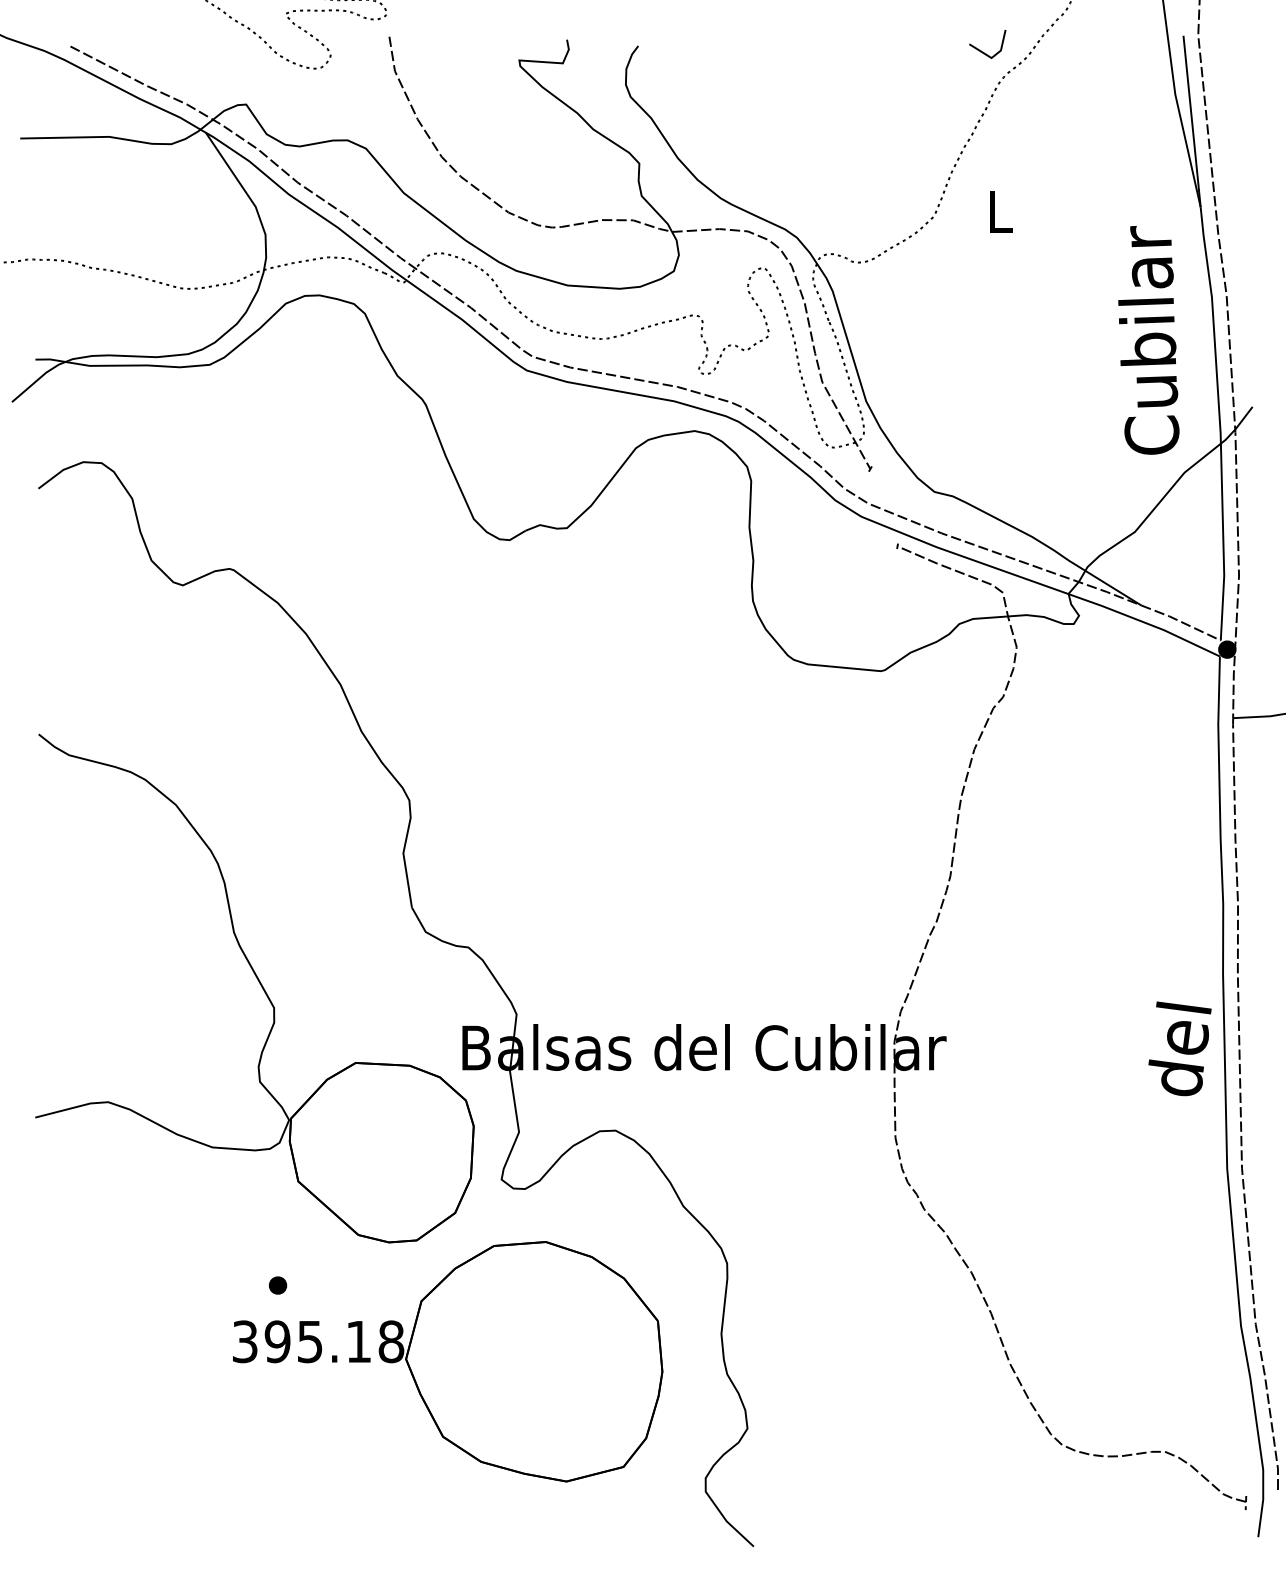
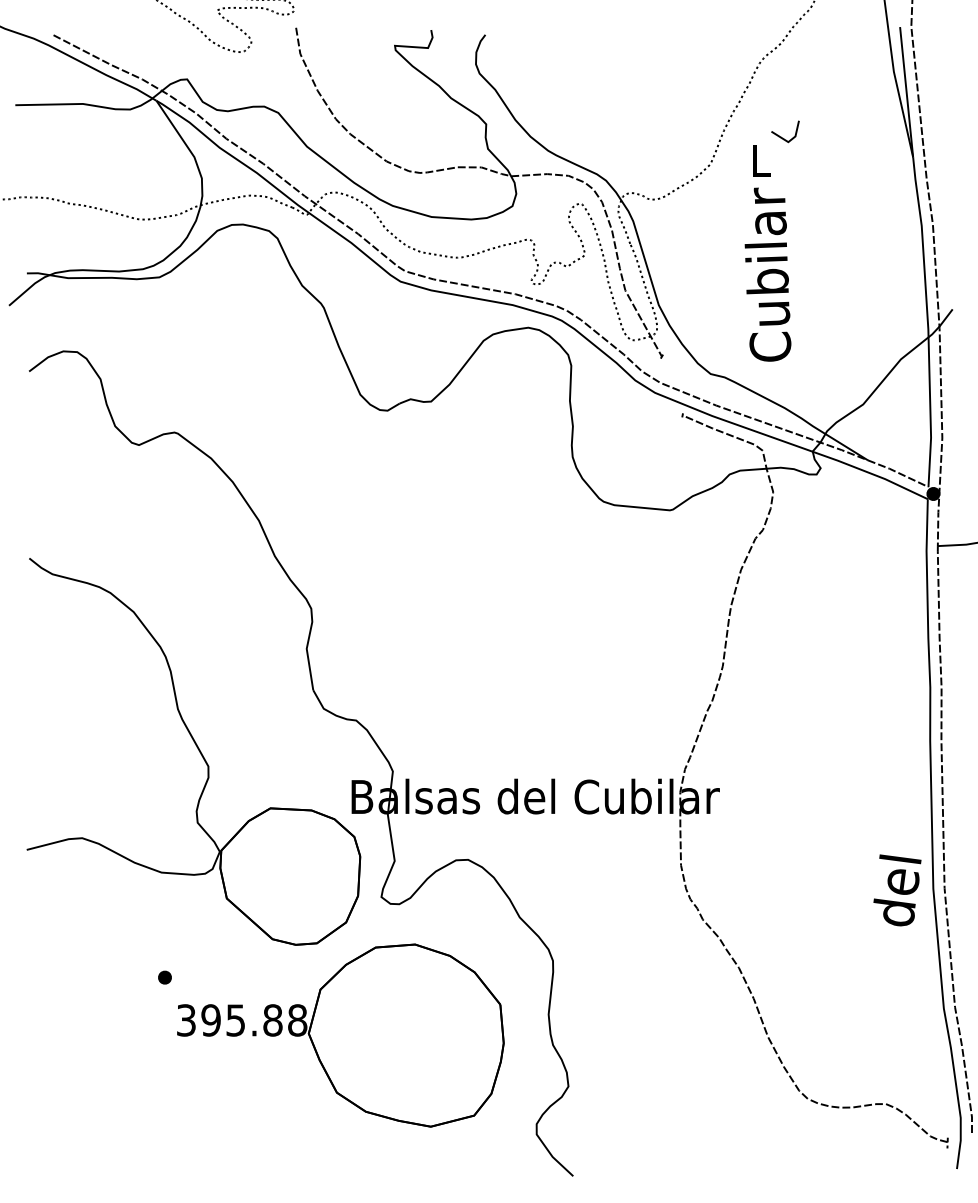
line: (983, 51) -> (782, 137), moved
text: (1148, 340) -> (767, 274), moved
text: (1179, 1048) -> (897, 890), moved
part: (278, 1285) -> (165, 977), moved
text: (358, 1341) -> (272, 1020), 395.18 -> 395.88

